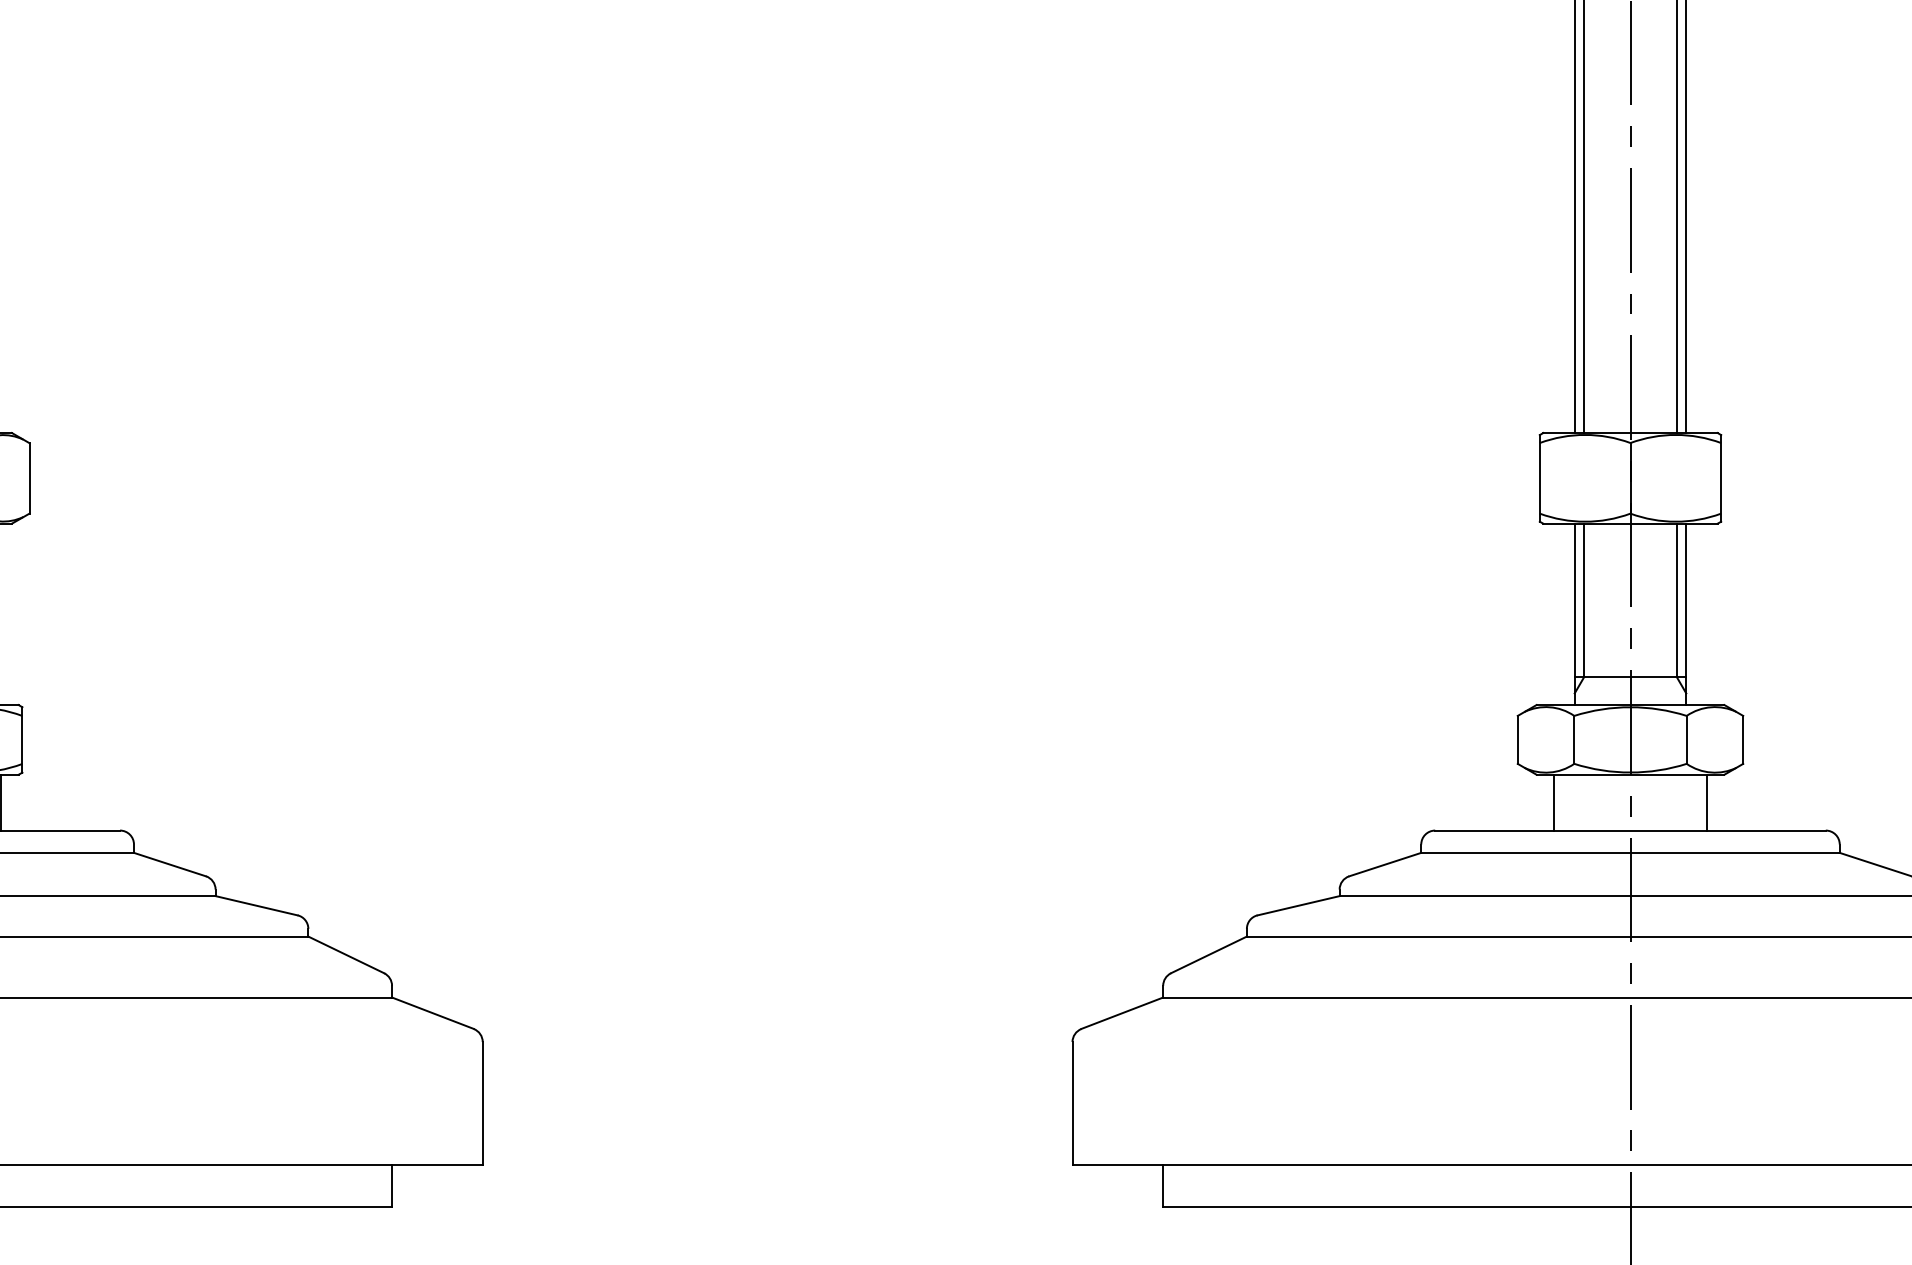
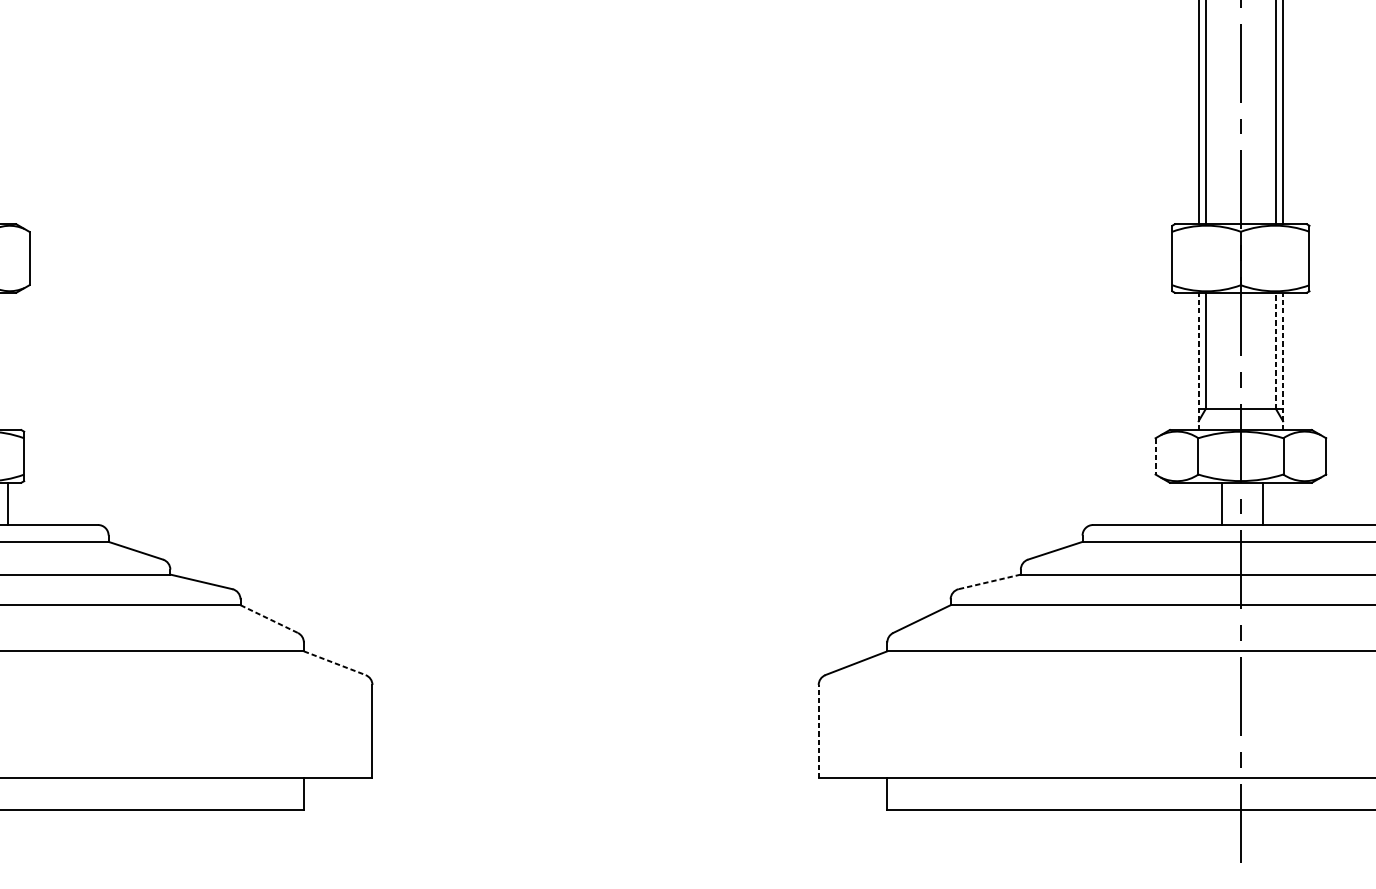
line: (1676, 600) -> (1275, 350), solid -> dashed
line: (1574, 614) -> (1198, 361), solid -> dashed
line: (1686, 614) -> (1283, 361), solid -> dashed
line: (1517, 739) -> (1155, 456), solid -> dashed
line: (1553, 802) -> (1221, 503), moved
line: (1707, 802) -> (1263, 503), moved
line: (1298, 905) -> (989, 581), solid -> dashed
line: (346, 955) -> (269, 619), solid -> dashed
line: (432, 1013) -> (334, 663), solid -> dashed
line: (1072, 1103) -> (818, 731), solid -> dashed

